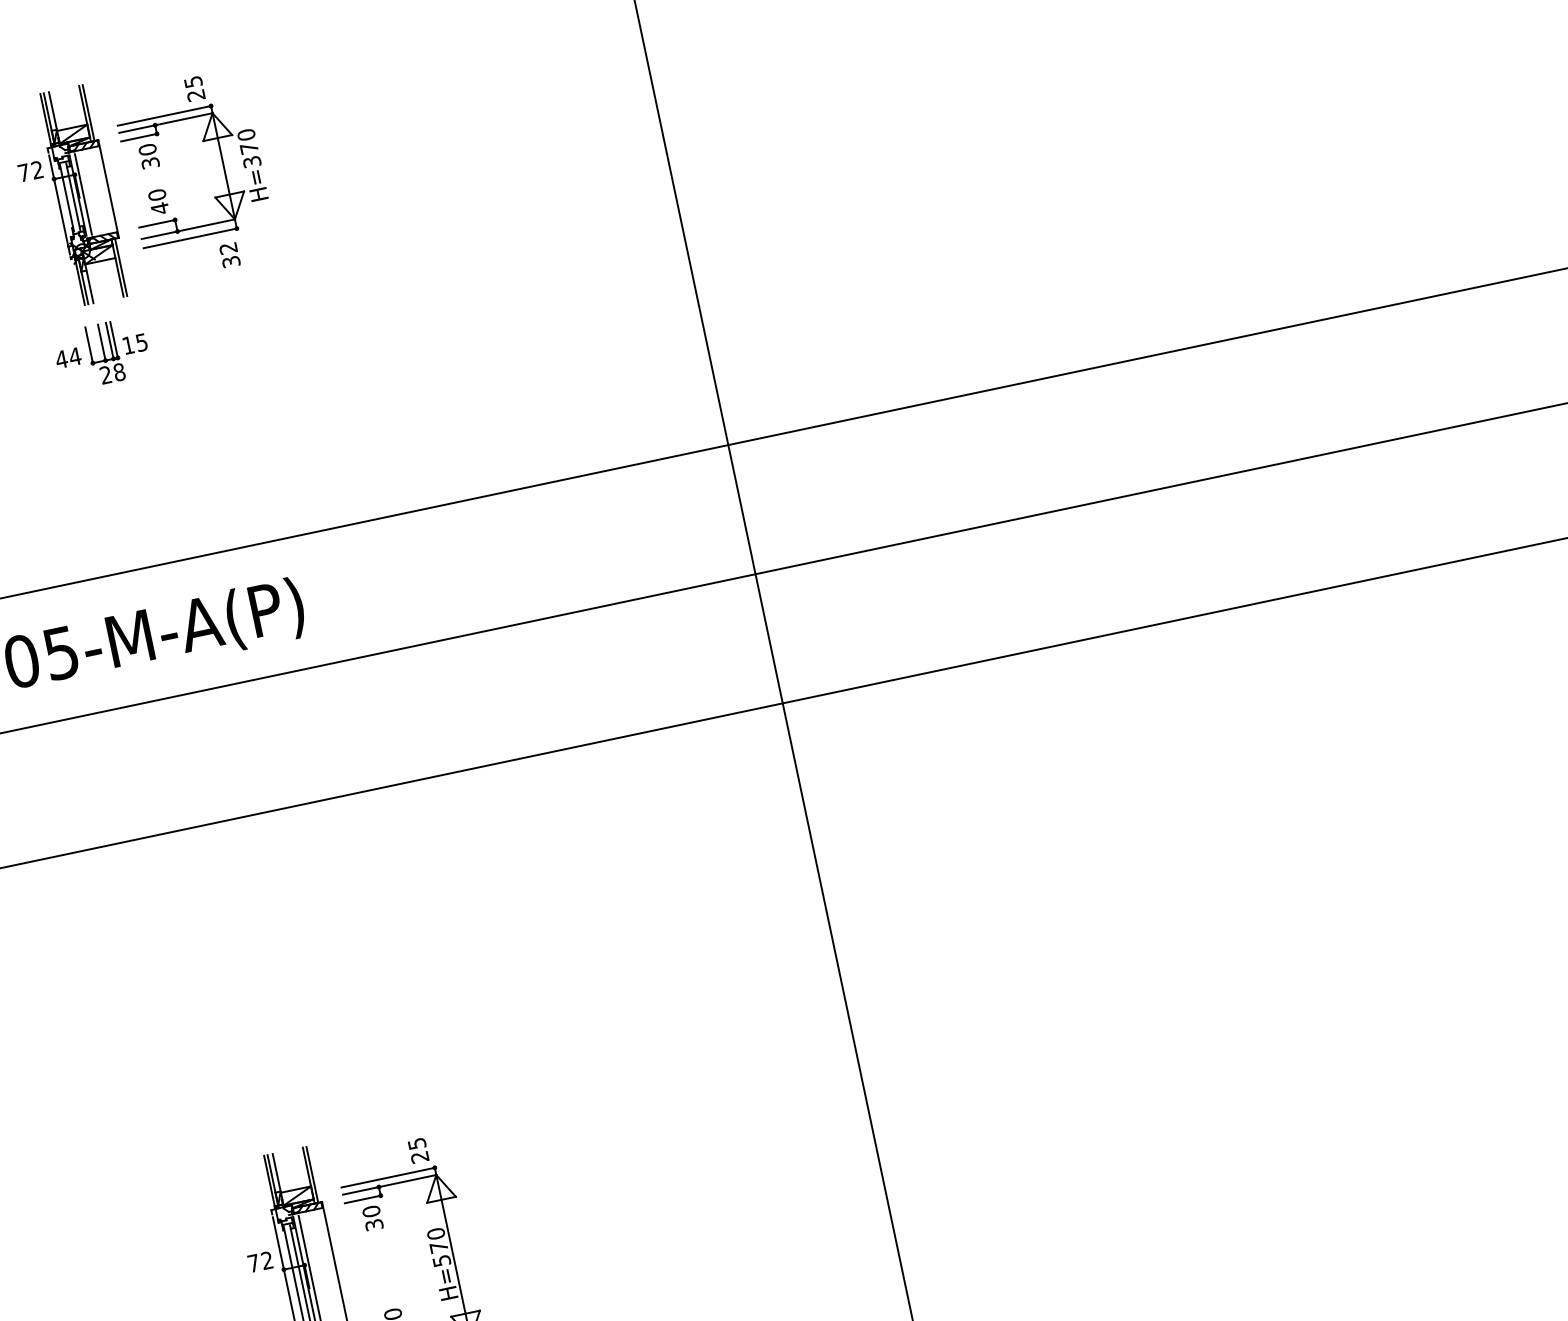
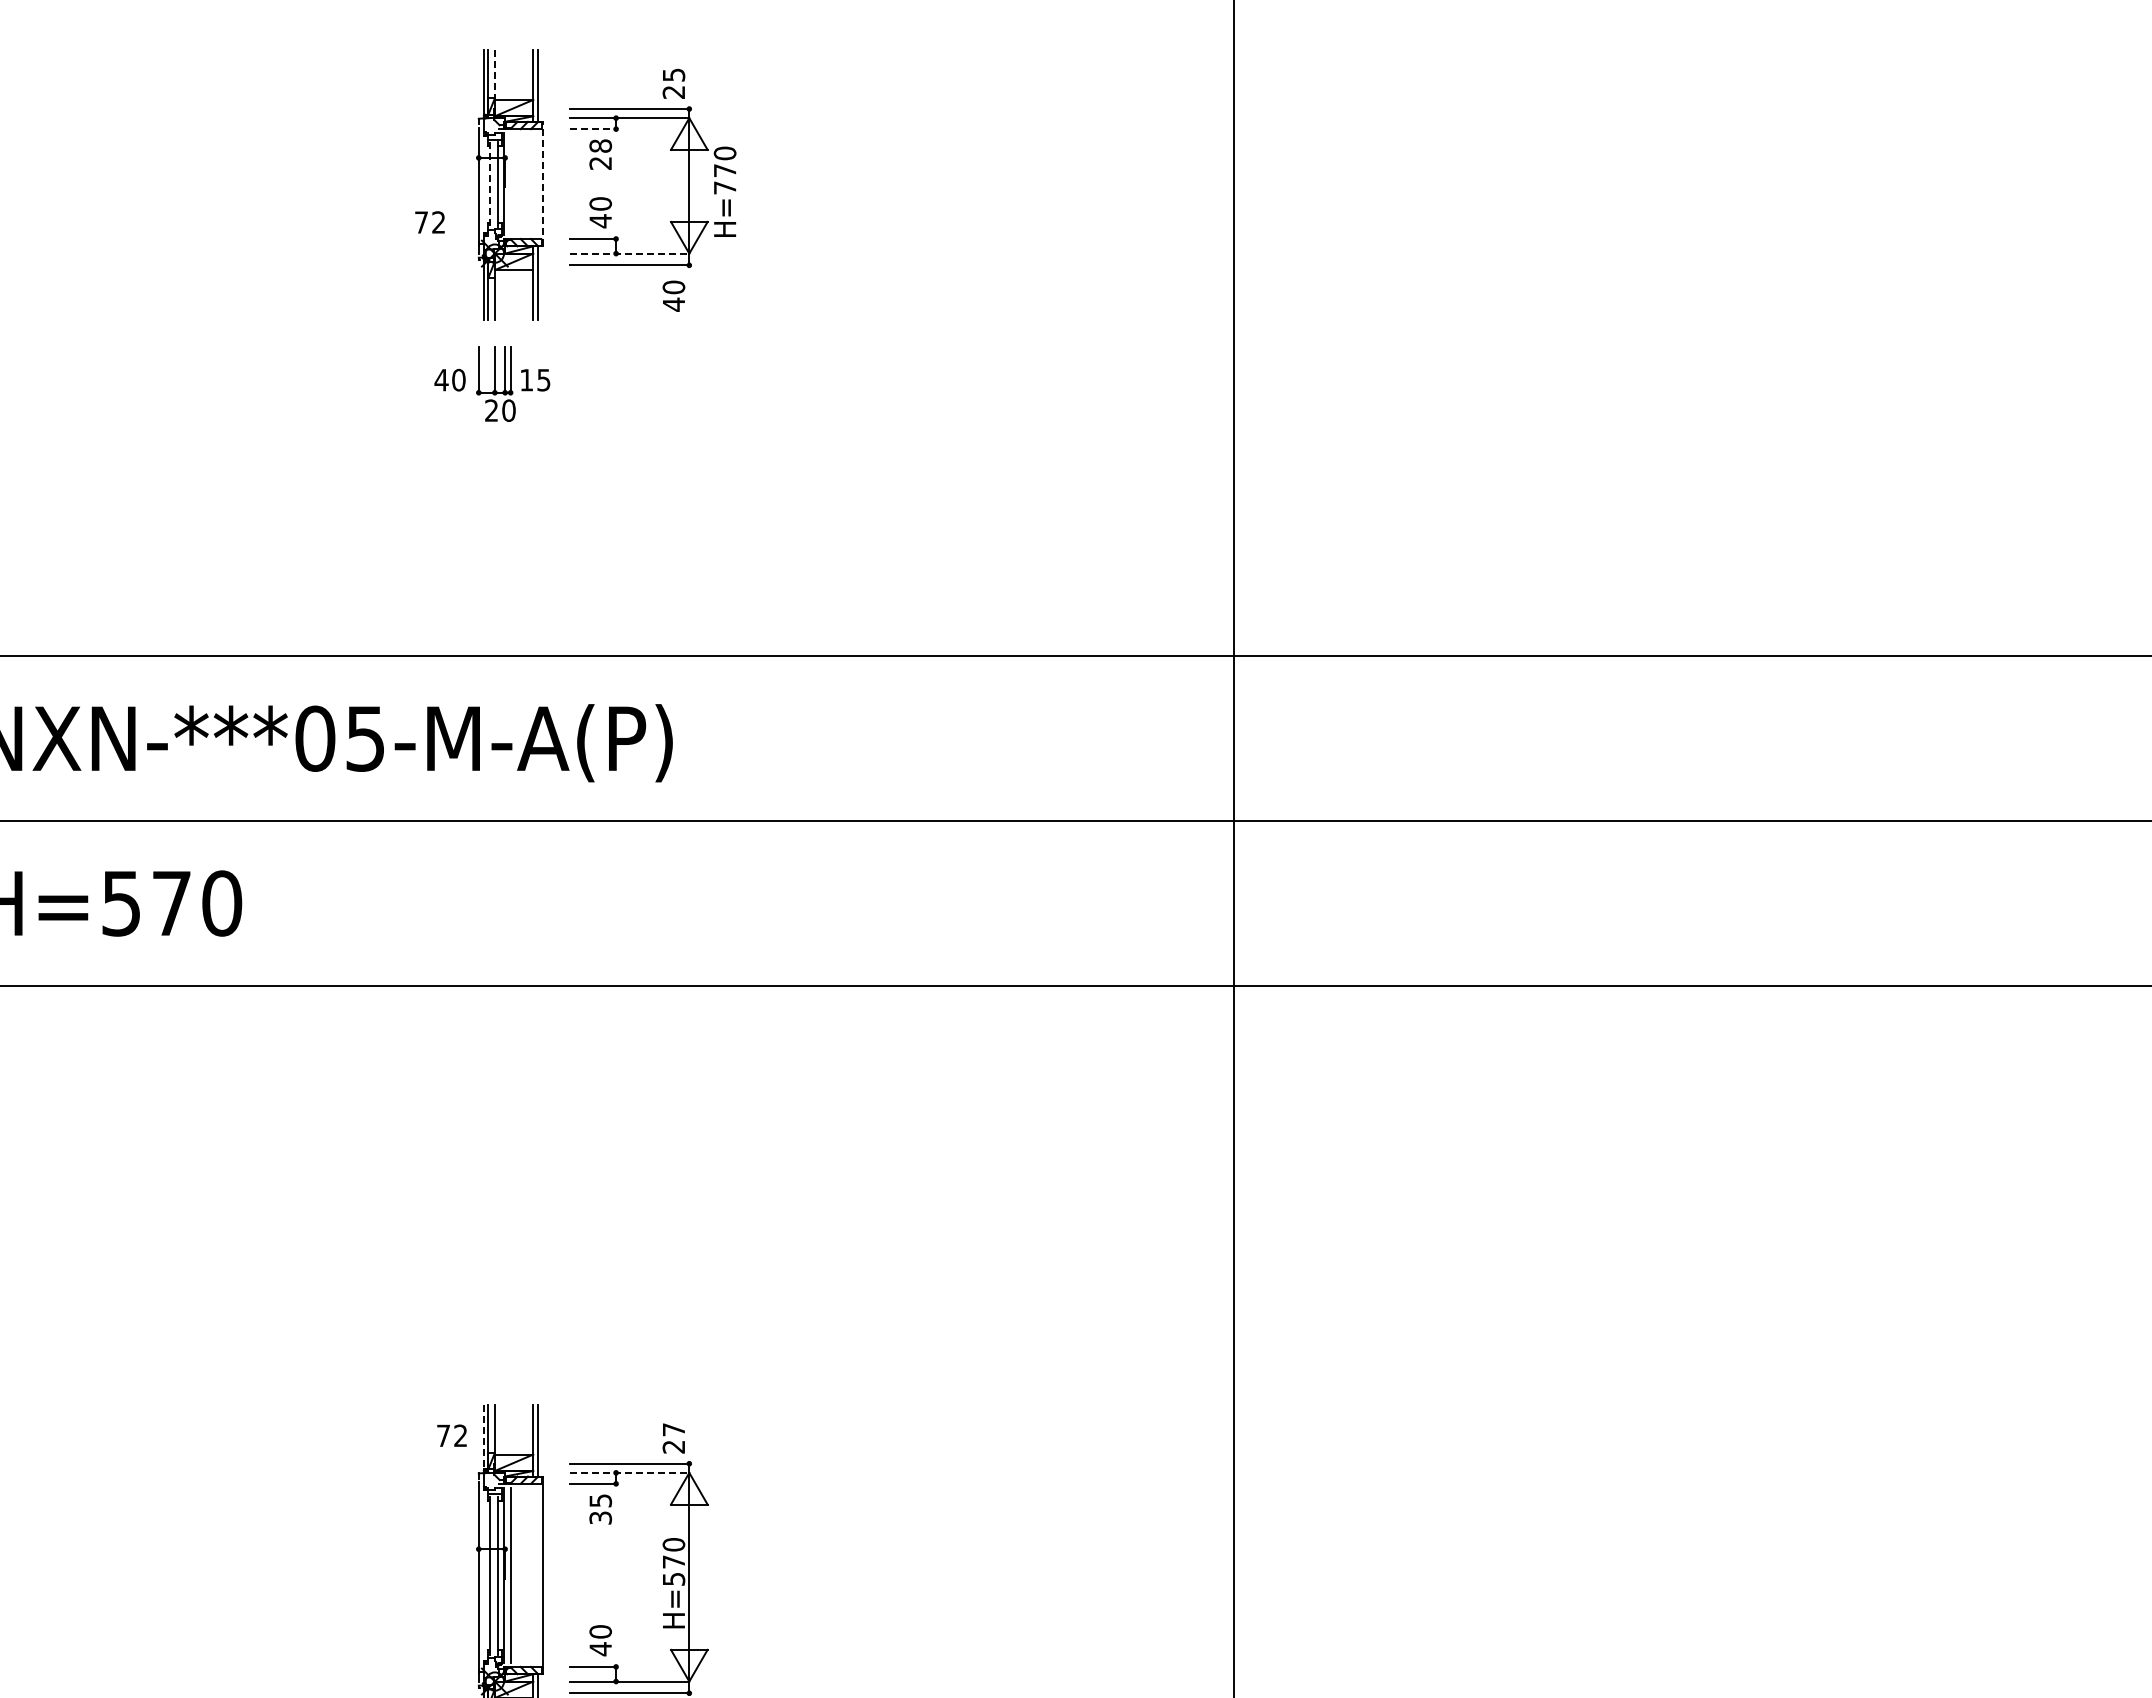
line: (52, 111) -> (494, 75), solid -> dashed
line: (139, 137) -> (593, 129), solid -> dashed
text: (148, 156) -> (600, 154), 30 -> 28
text: (251, 161) -> (724, 187), H=370 -> H=770
text: (30, 171) -> (429, 222), moved
line: (108, 188) -> (542, 183), solid -> dashed
line: (83, 193) -> (510, 183), removed
line: (66, 198) -> (489, 184), solid -> dashed
line: (188, 229) -> (630, 253), solid -> dashed
text: (229, 254) -> (673, 295), 32 -> 40
text: (74, 356) -> (458, 379), 44 -> 40
text: (119, 372) -> (508, 410), 28 -> 20
text: (417, 1143) -> (674, 1429), 25 -> 27
line: (269, 1181) -> (483, 1437), solid -> dashed
line: (390, 1184) -> (630, 1472), solid -> dashed
text: (371, 1211) -> (600, 1500), 30 -> 35
text: (259, 1261) -> (451, 1435), moved

